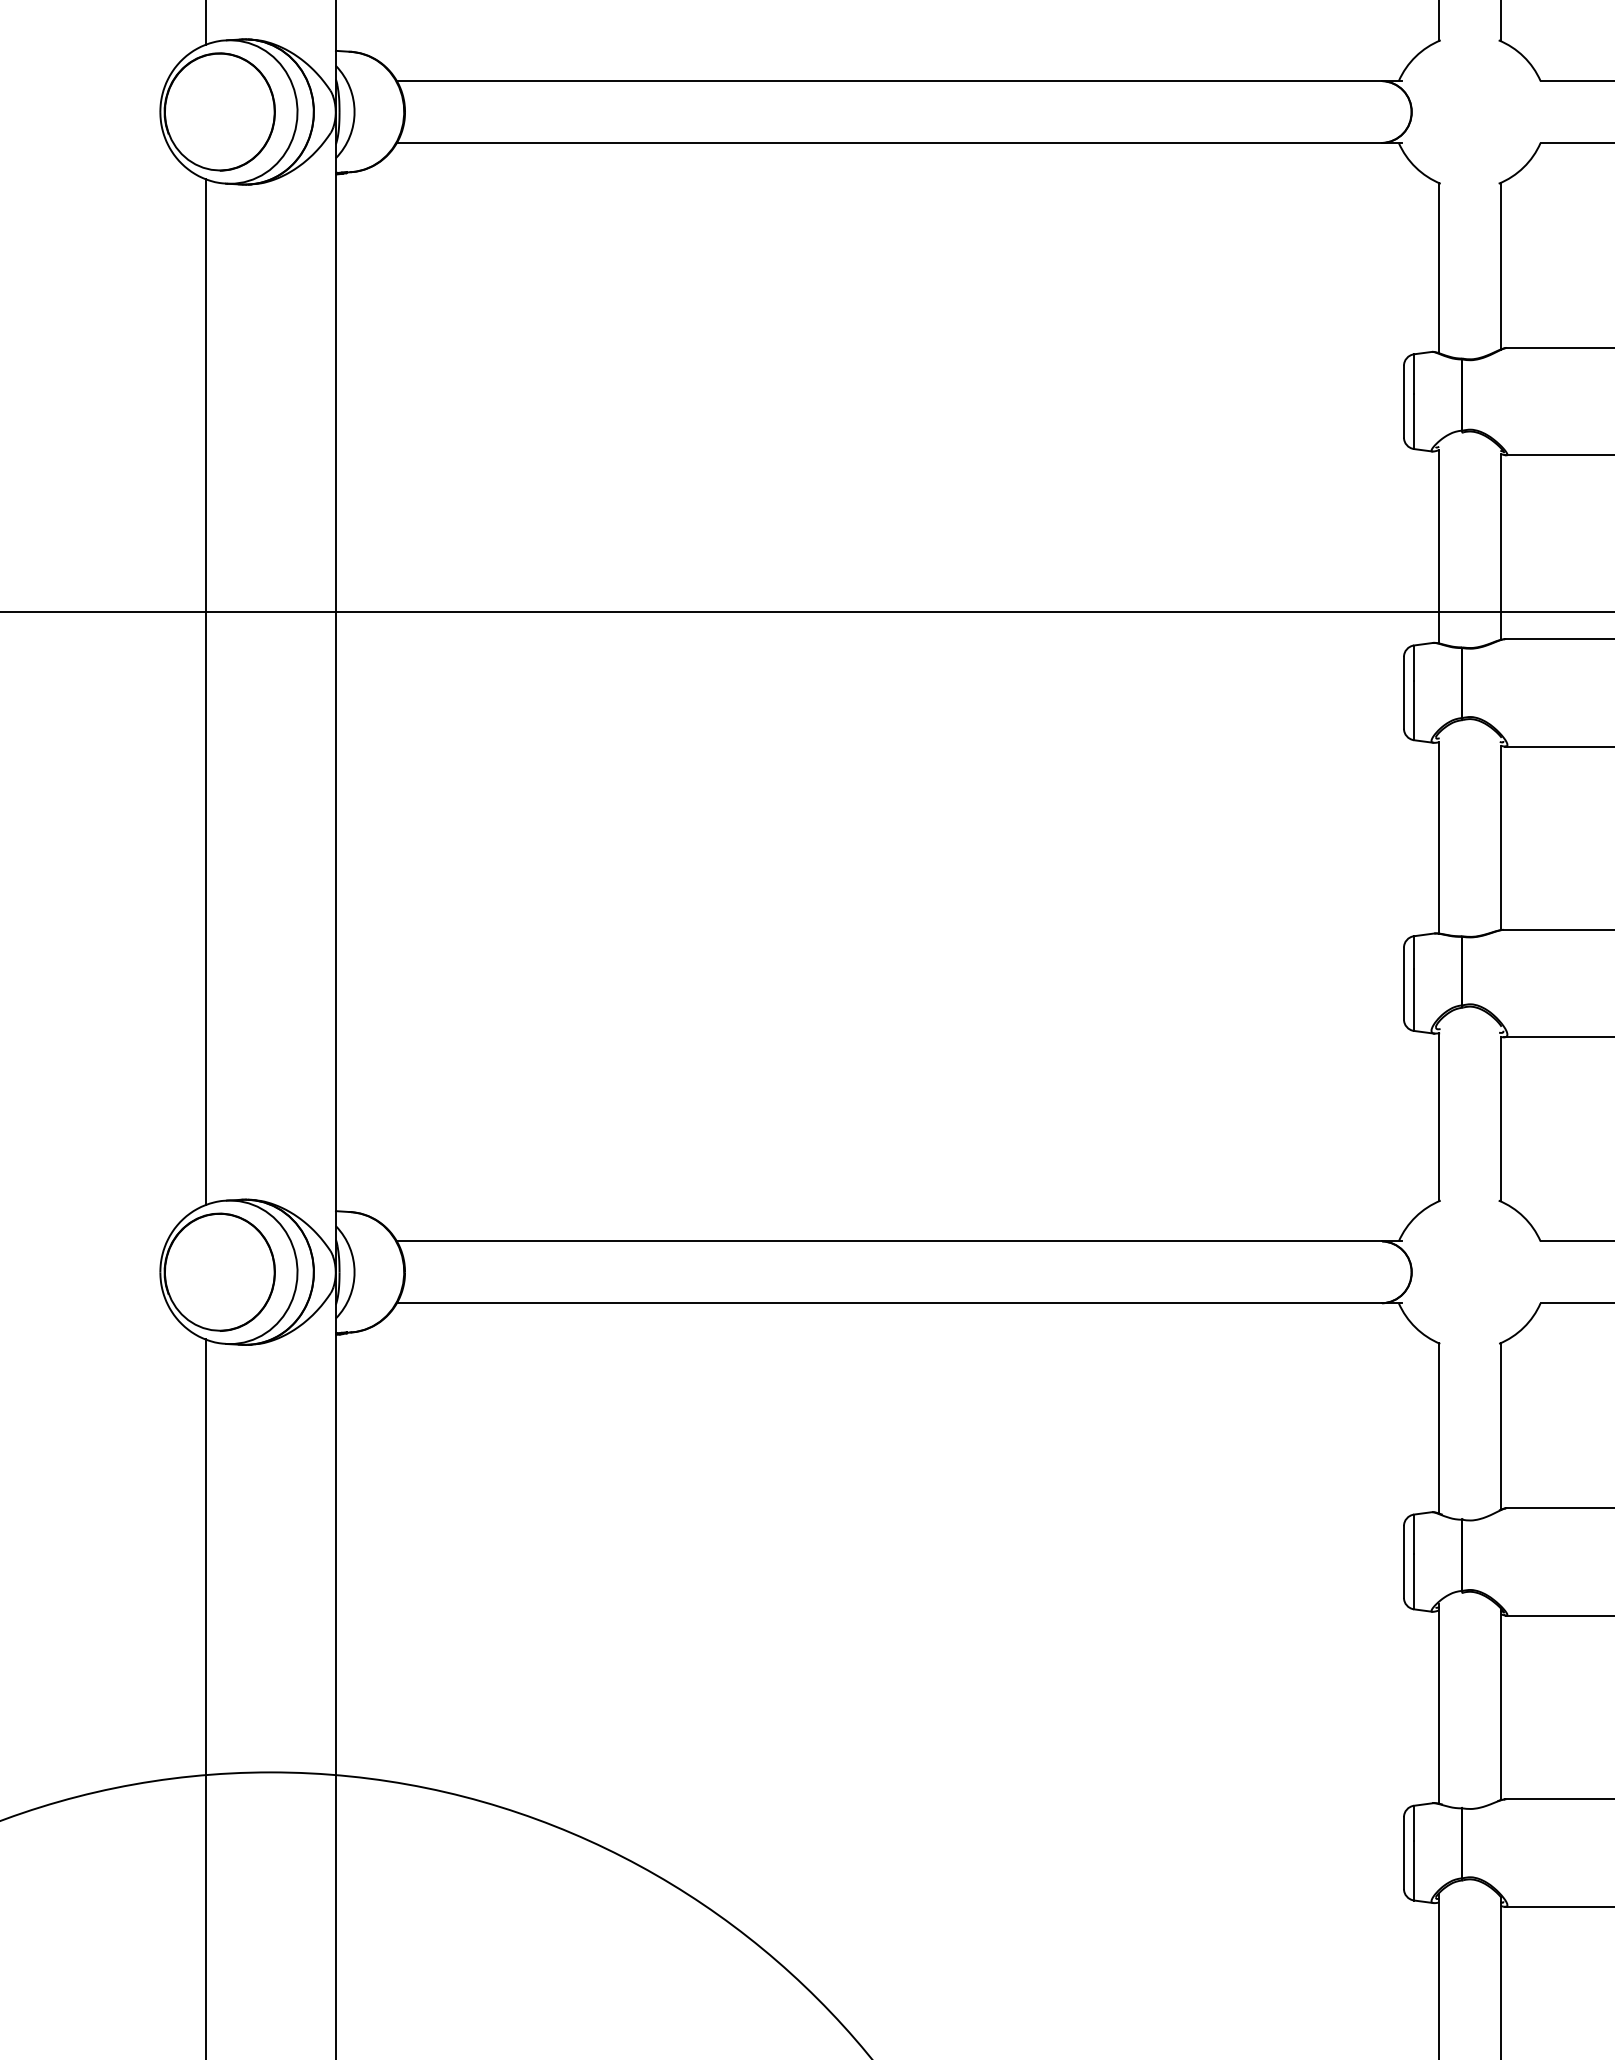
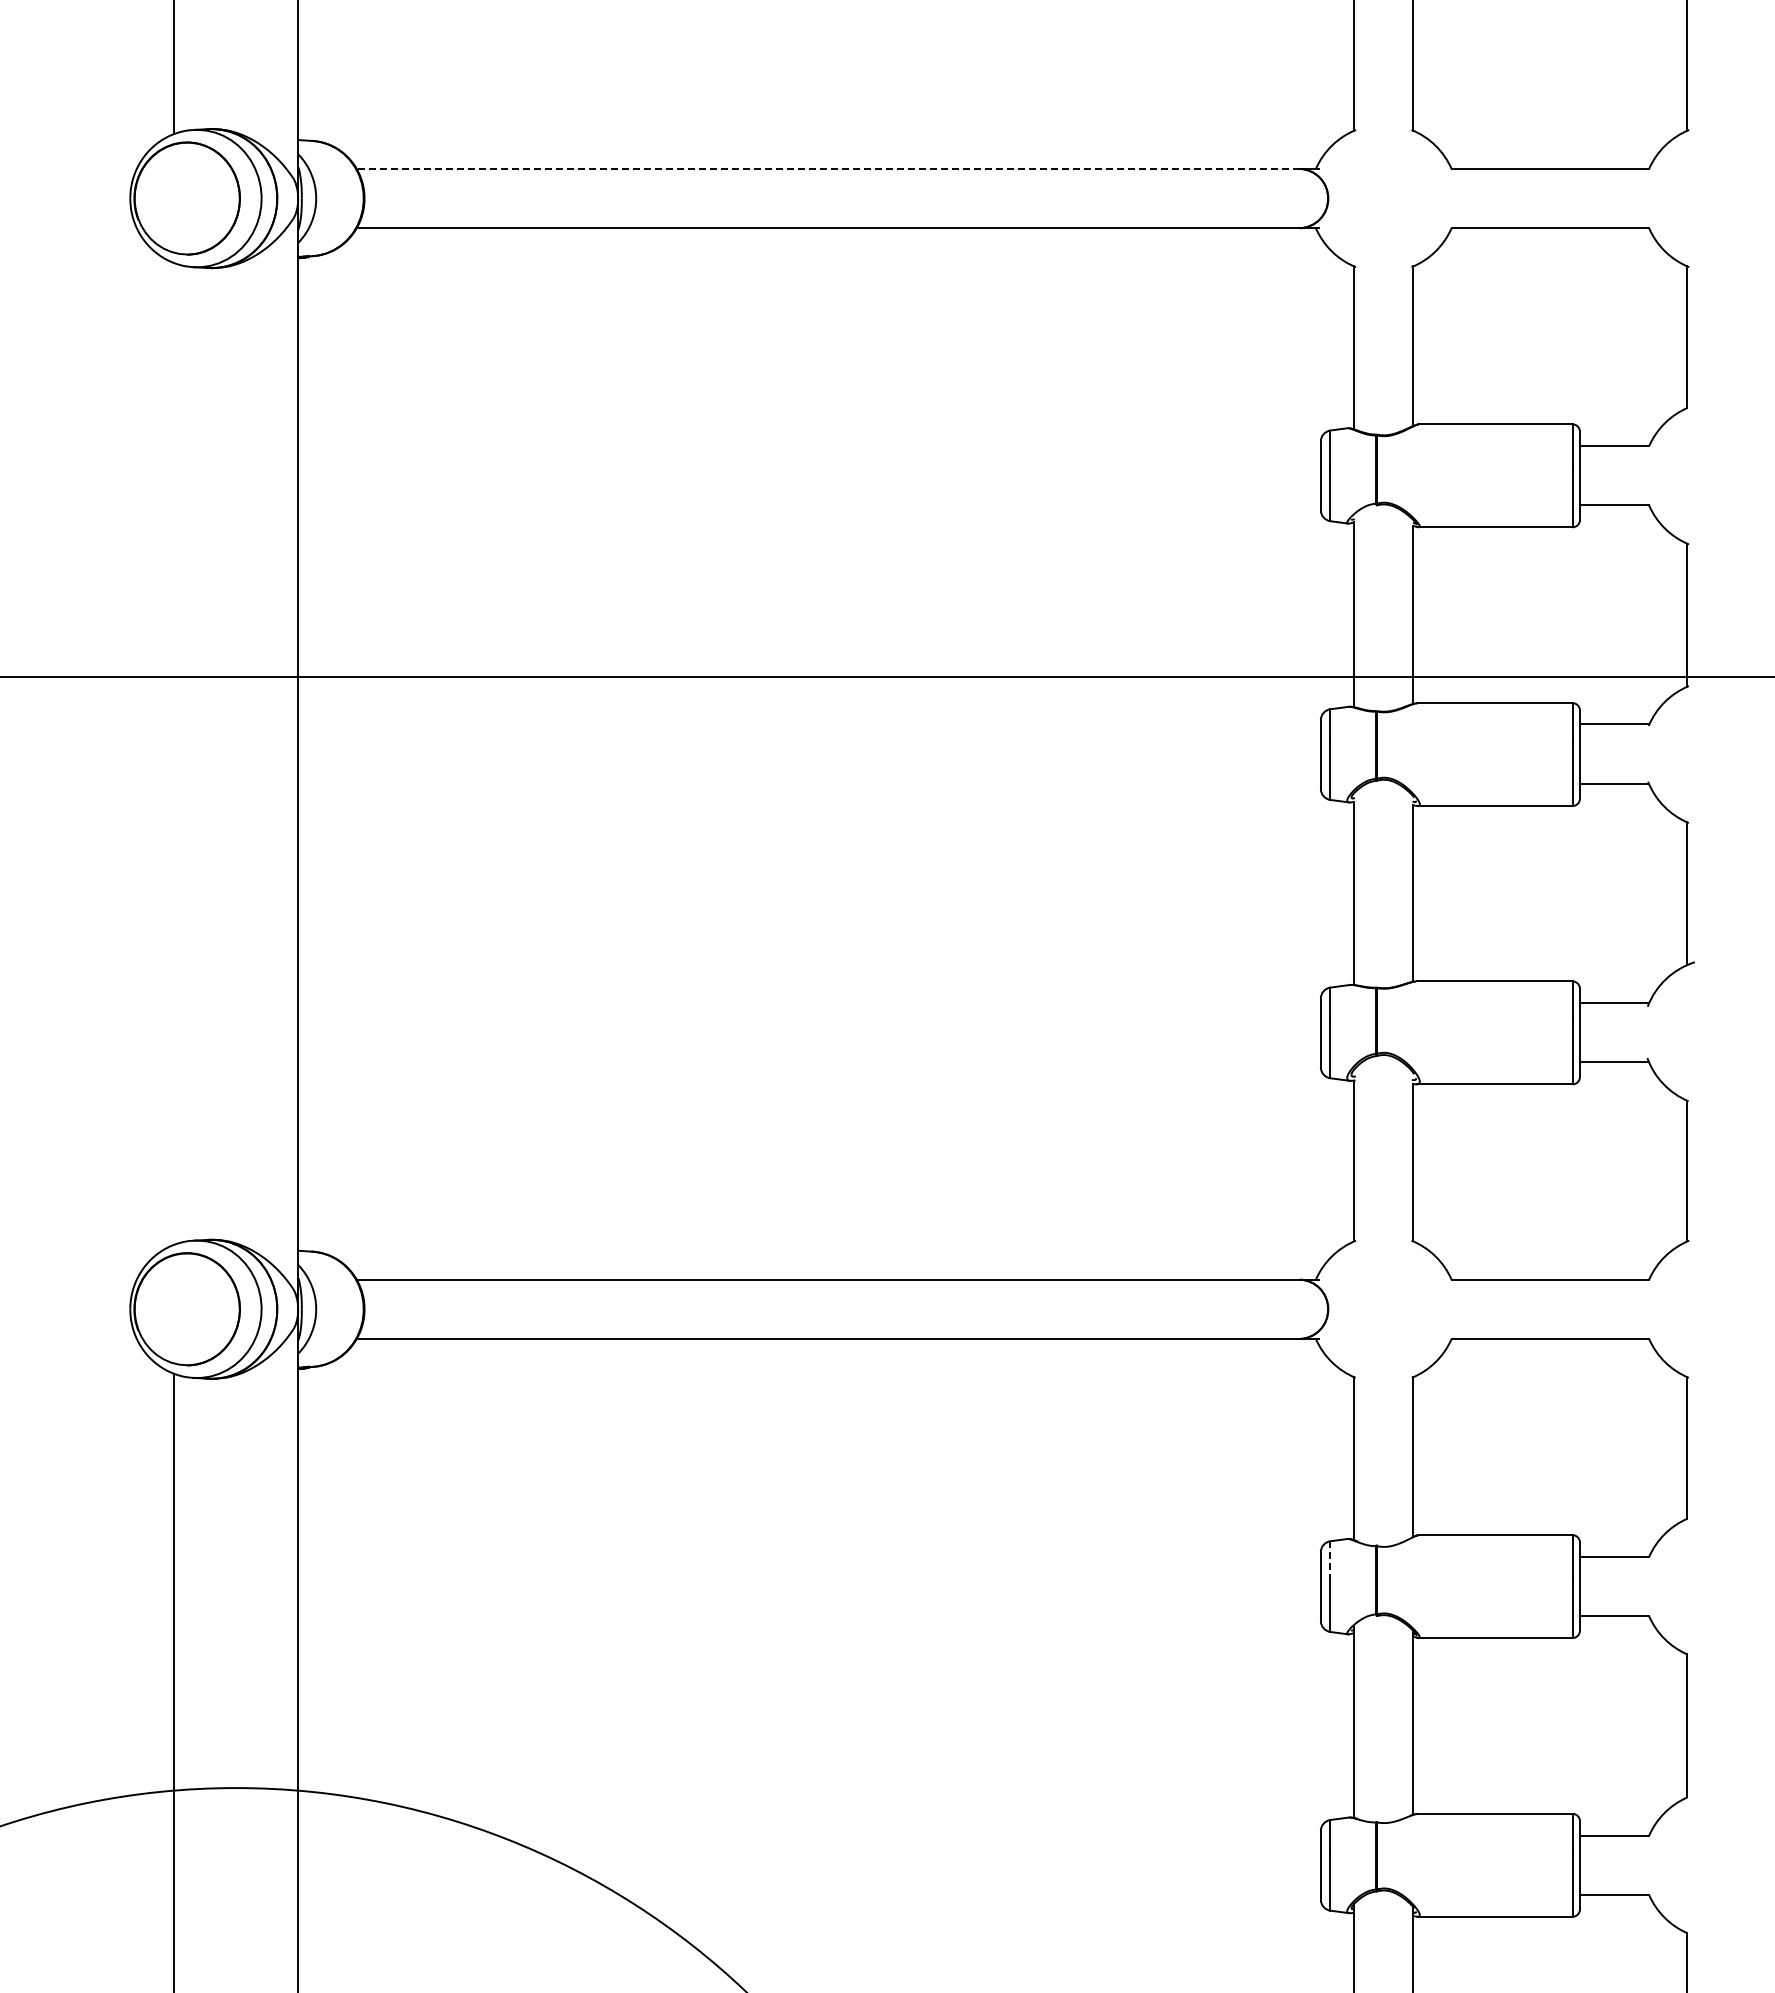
line: (889, 80) -> (828, 168), solid -> dashed
line: (205, 691) -> (173, 753), removed
line: (1414, 1534) -> (1330, 1560), solid -> dashed

